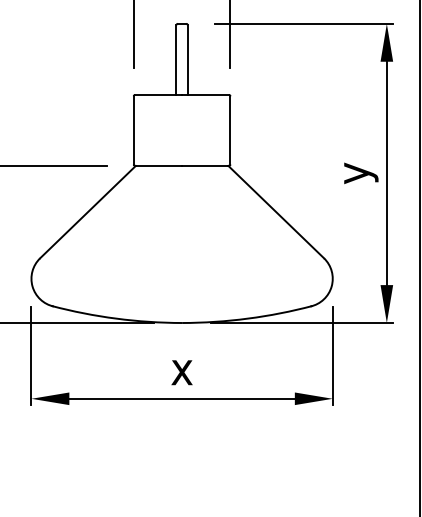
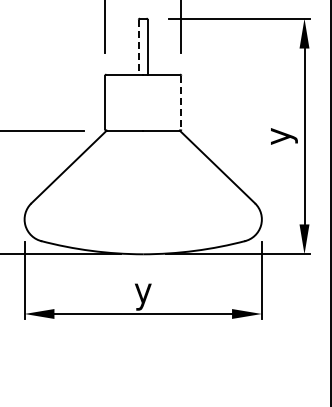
line: (176, 60) -> (138, 47), solid -> dashed
line: (230, 130) -> (181, 102), solid -> dashed
text: (182, 376) -> (143, 296), x -> y

